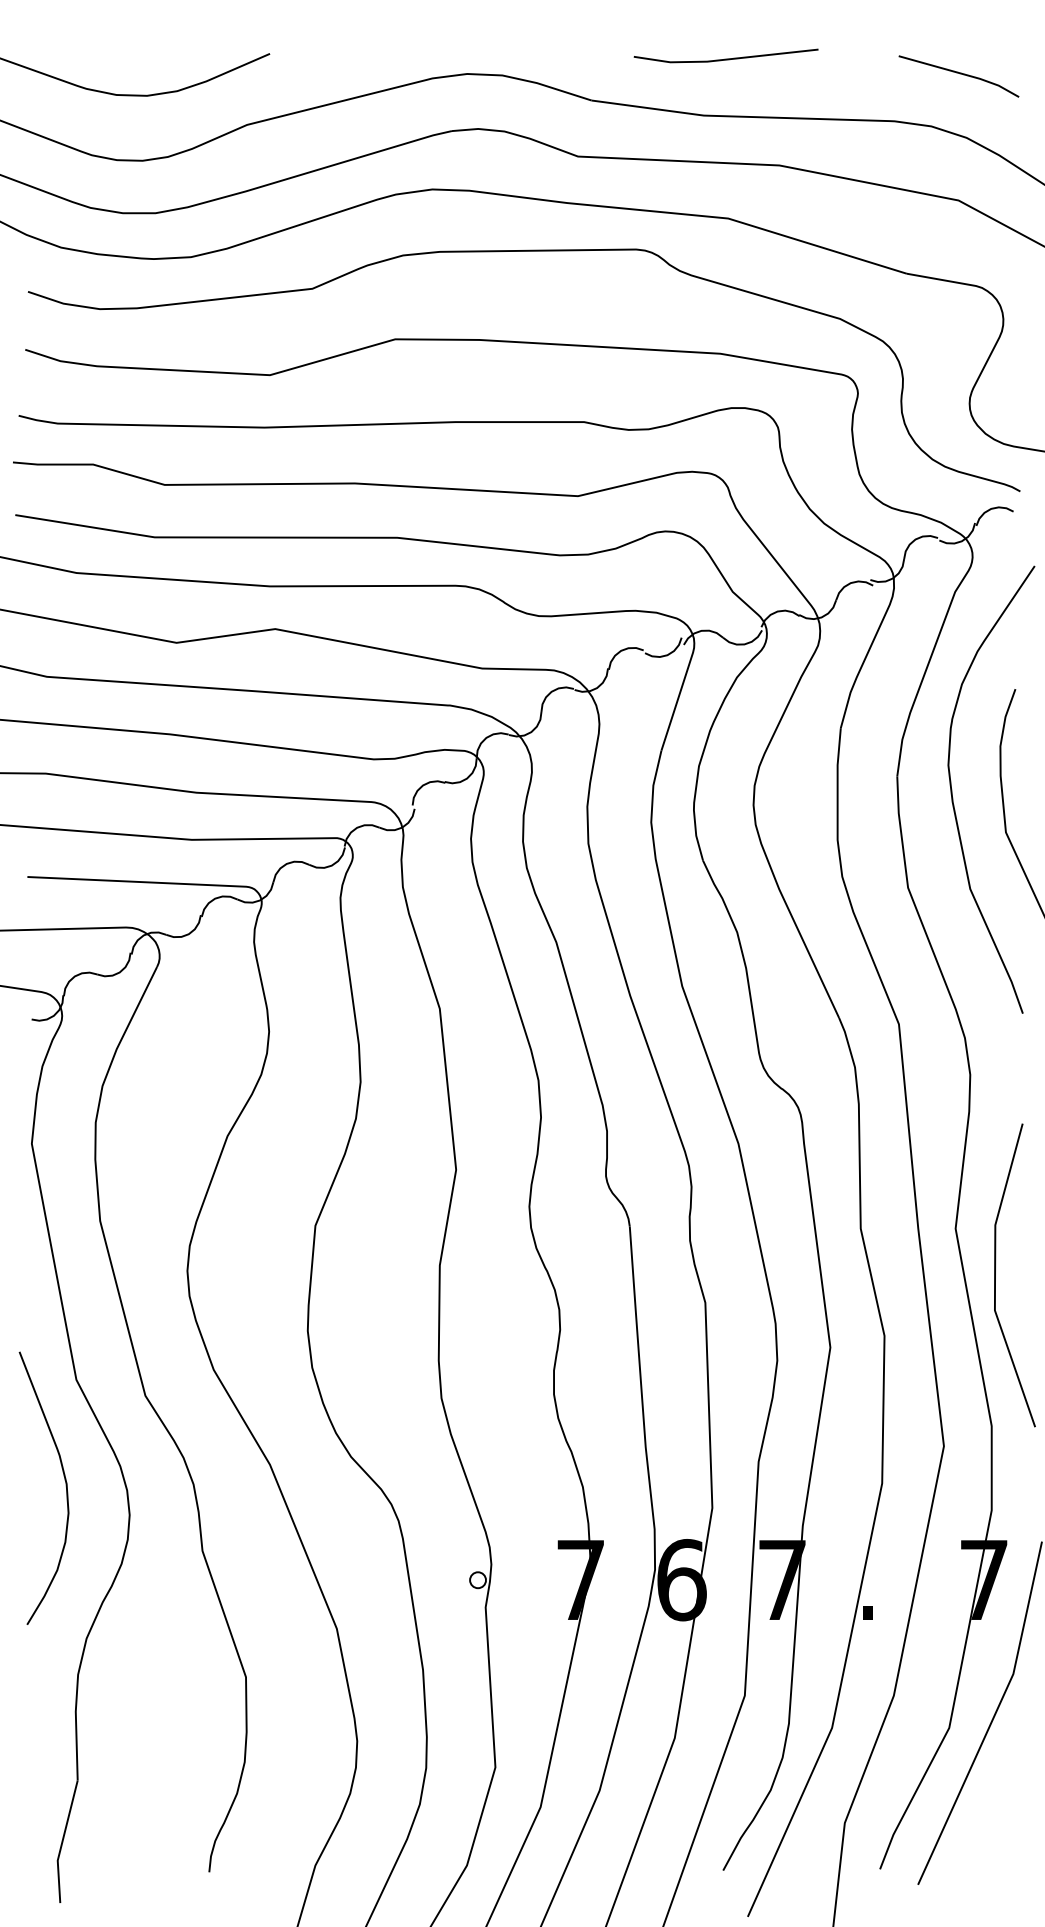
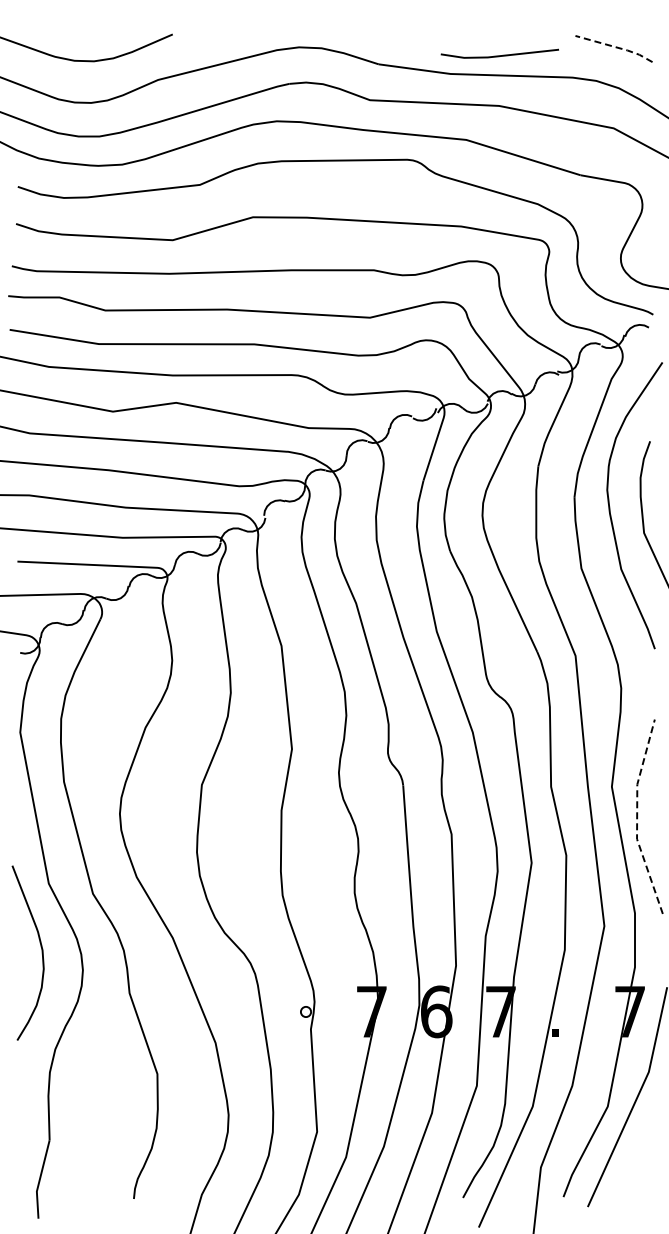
line: (725, 58) -> (499, 55), moved
line: (961, 74) -> (615, 47), solid -> dashed
line: (995, 1276) -> (637, 817), solid -> dashed

